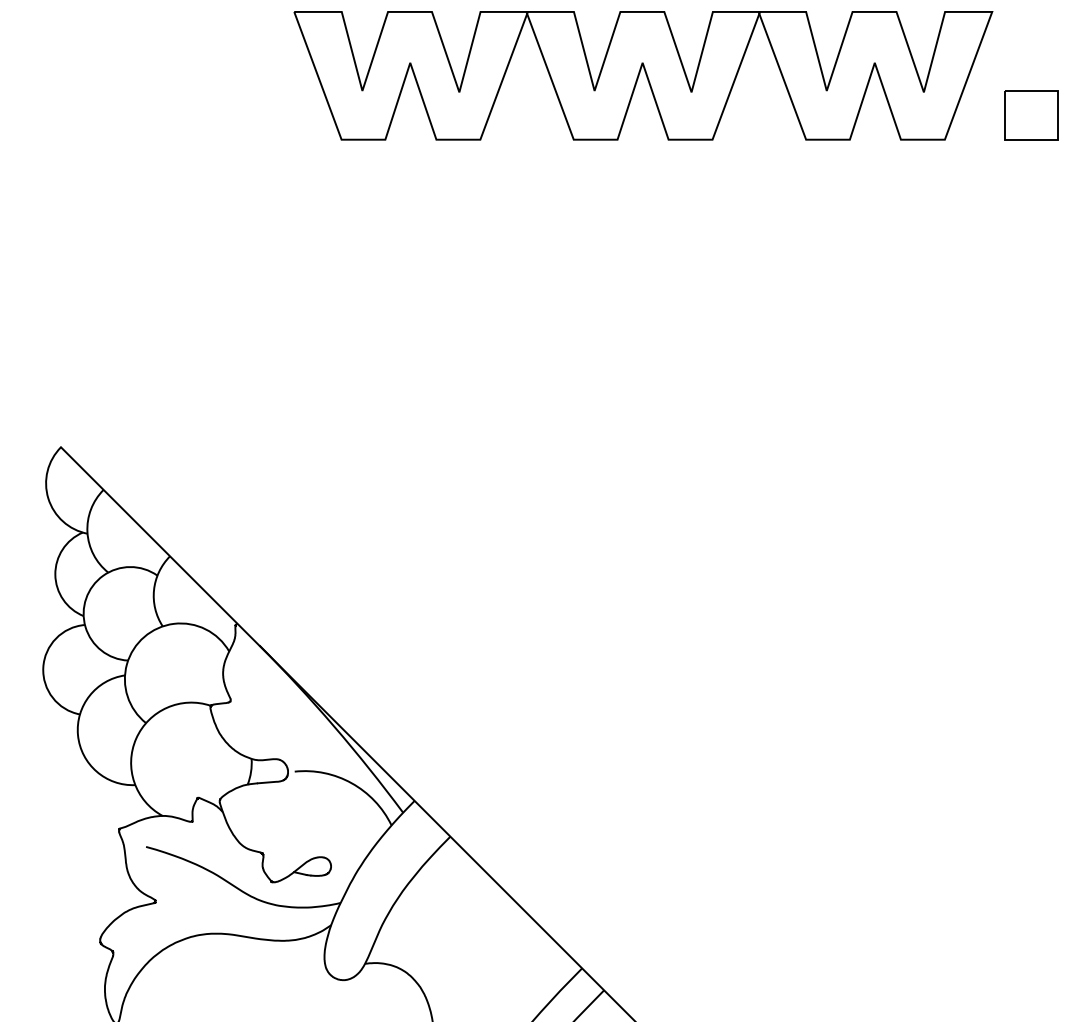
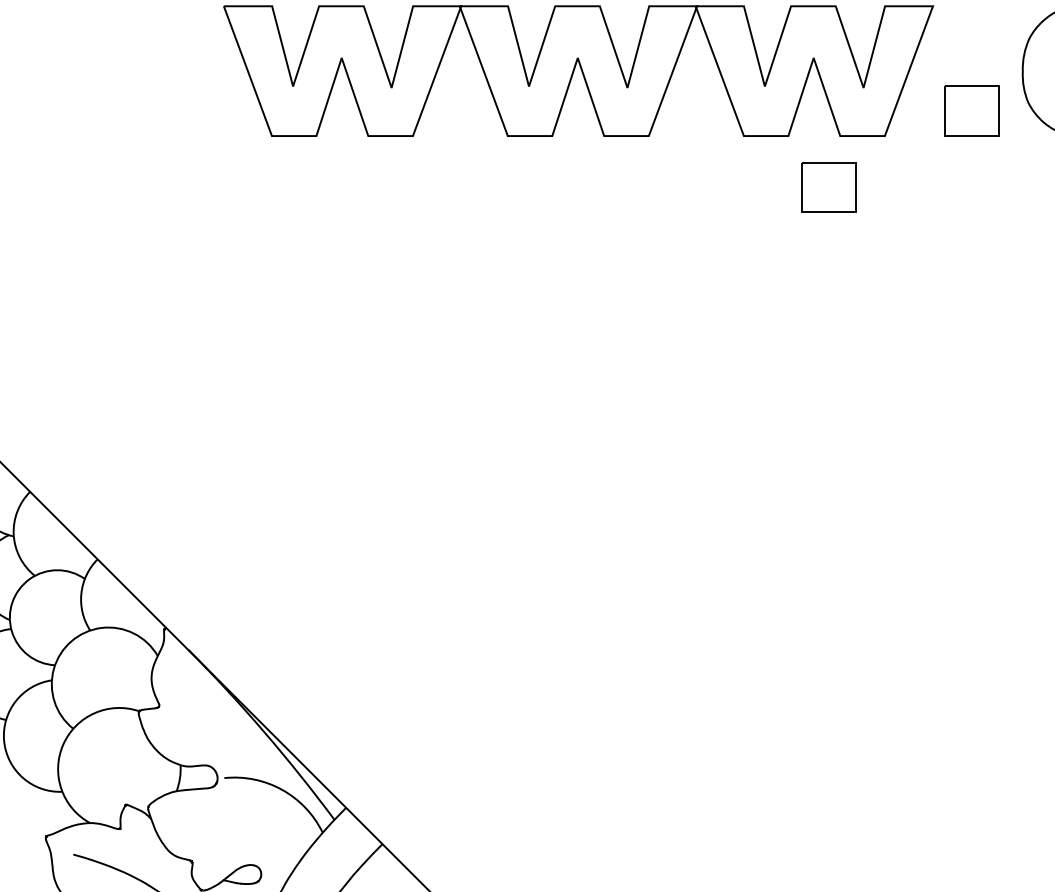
part: (890, 190) -> (829, 187), added

